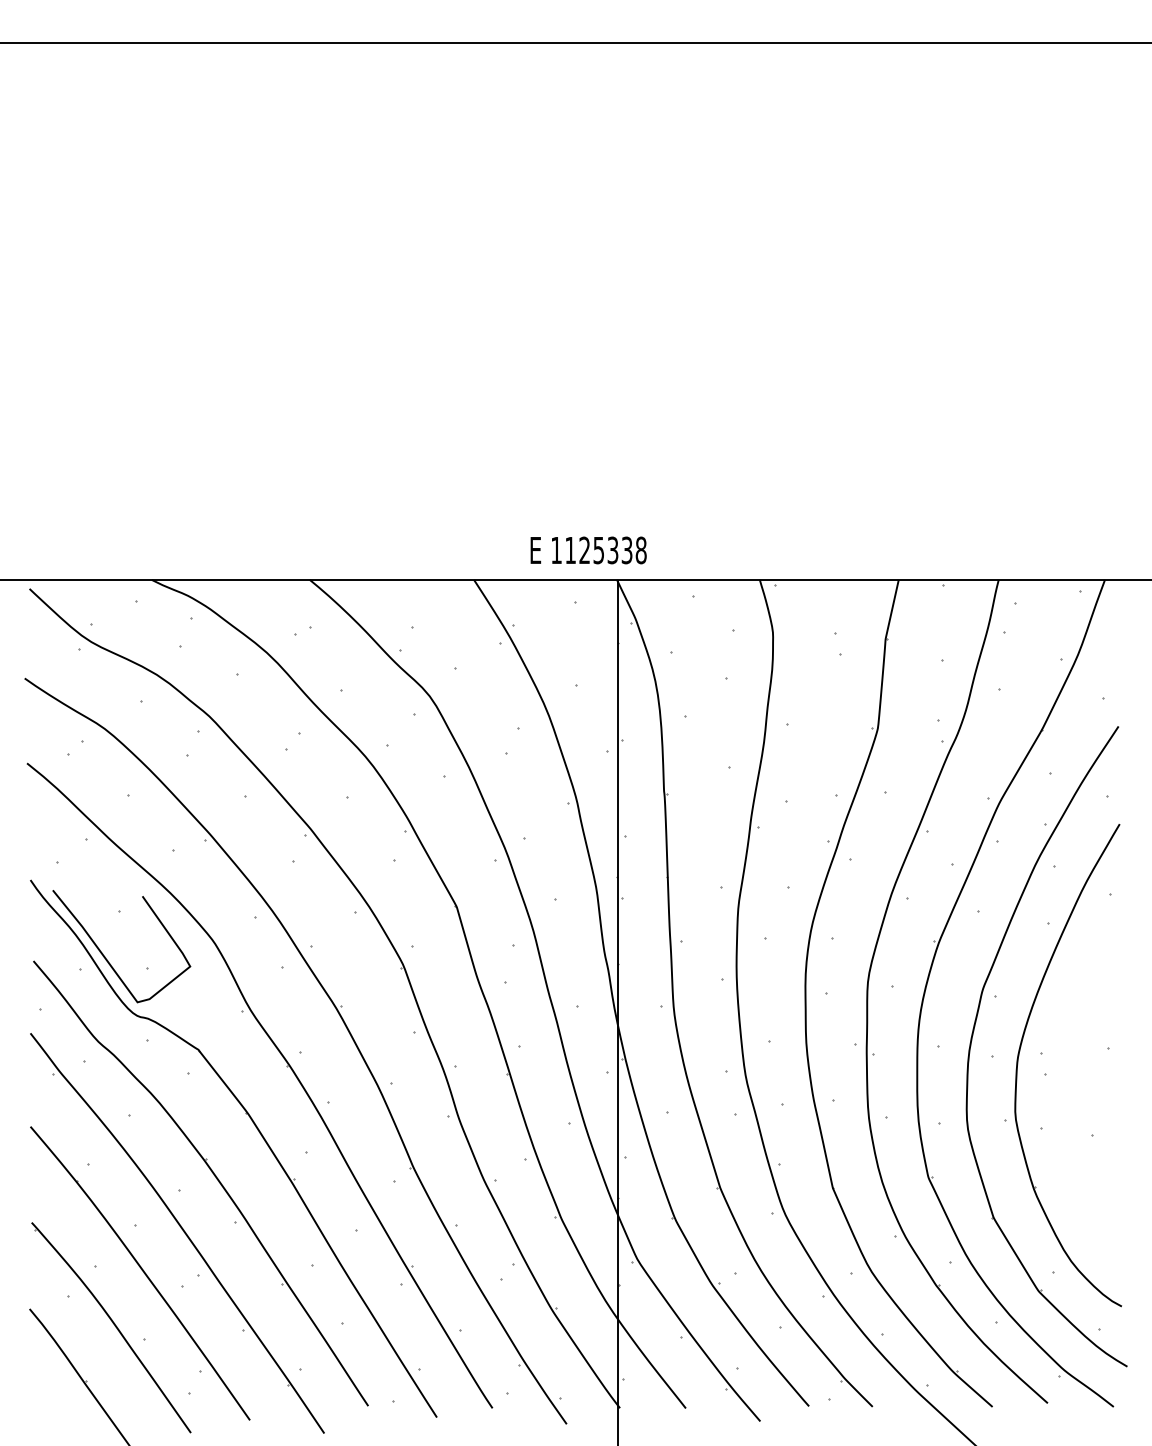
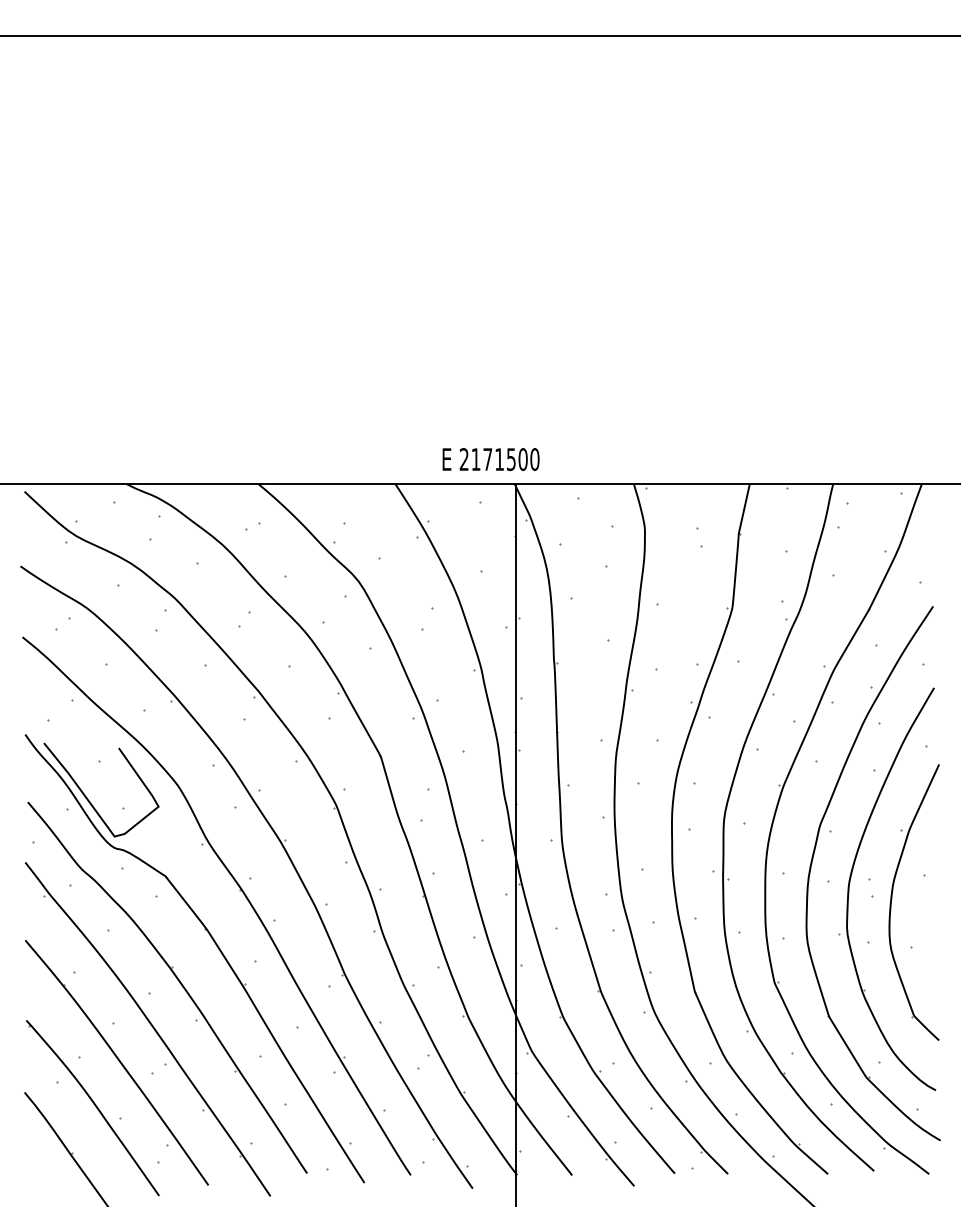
text: (598, 550) -> (499, 459), 1125338 -> 2171500
part: (1069, 1077) -> (892, 899), added

